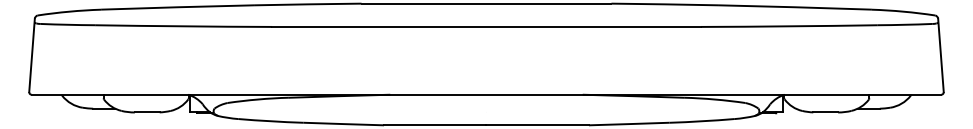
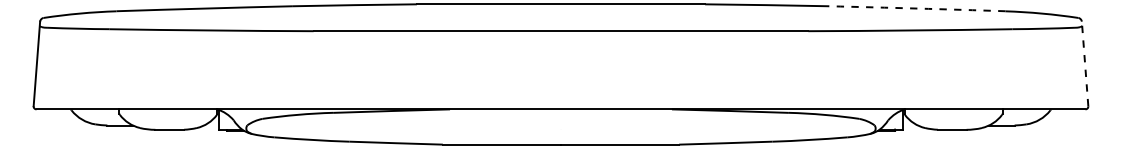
arc: (795, 7) -> (917, 8), solid -> dashed
line: (941, 54) -> (1085, 63), solid -> dashed

